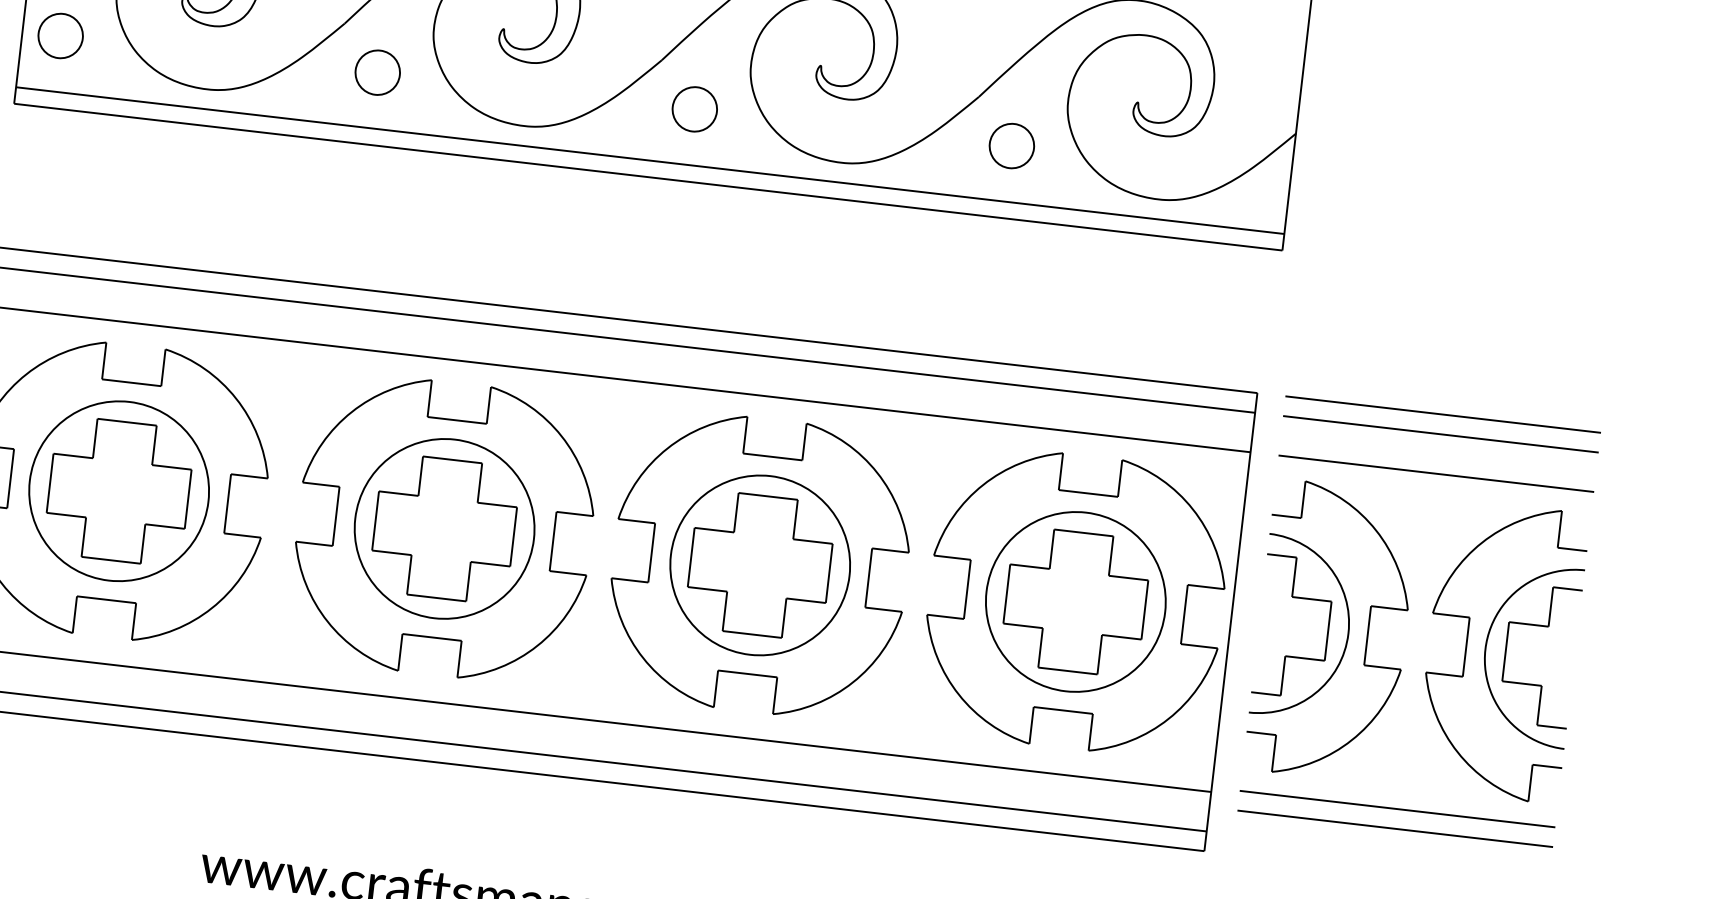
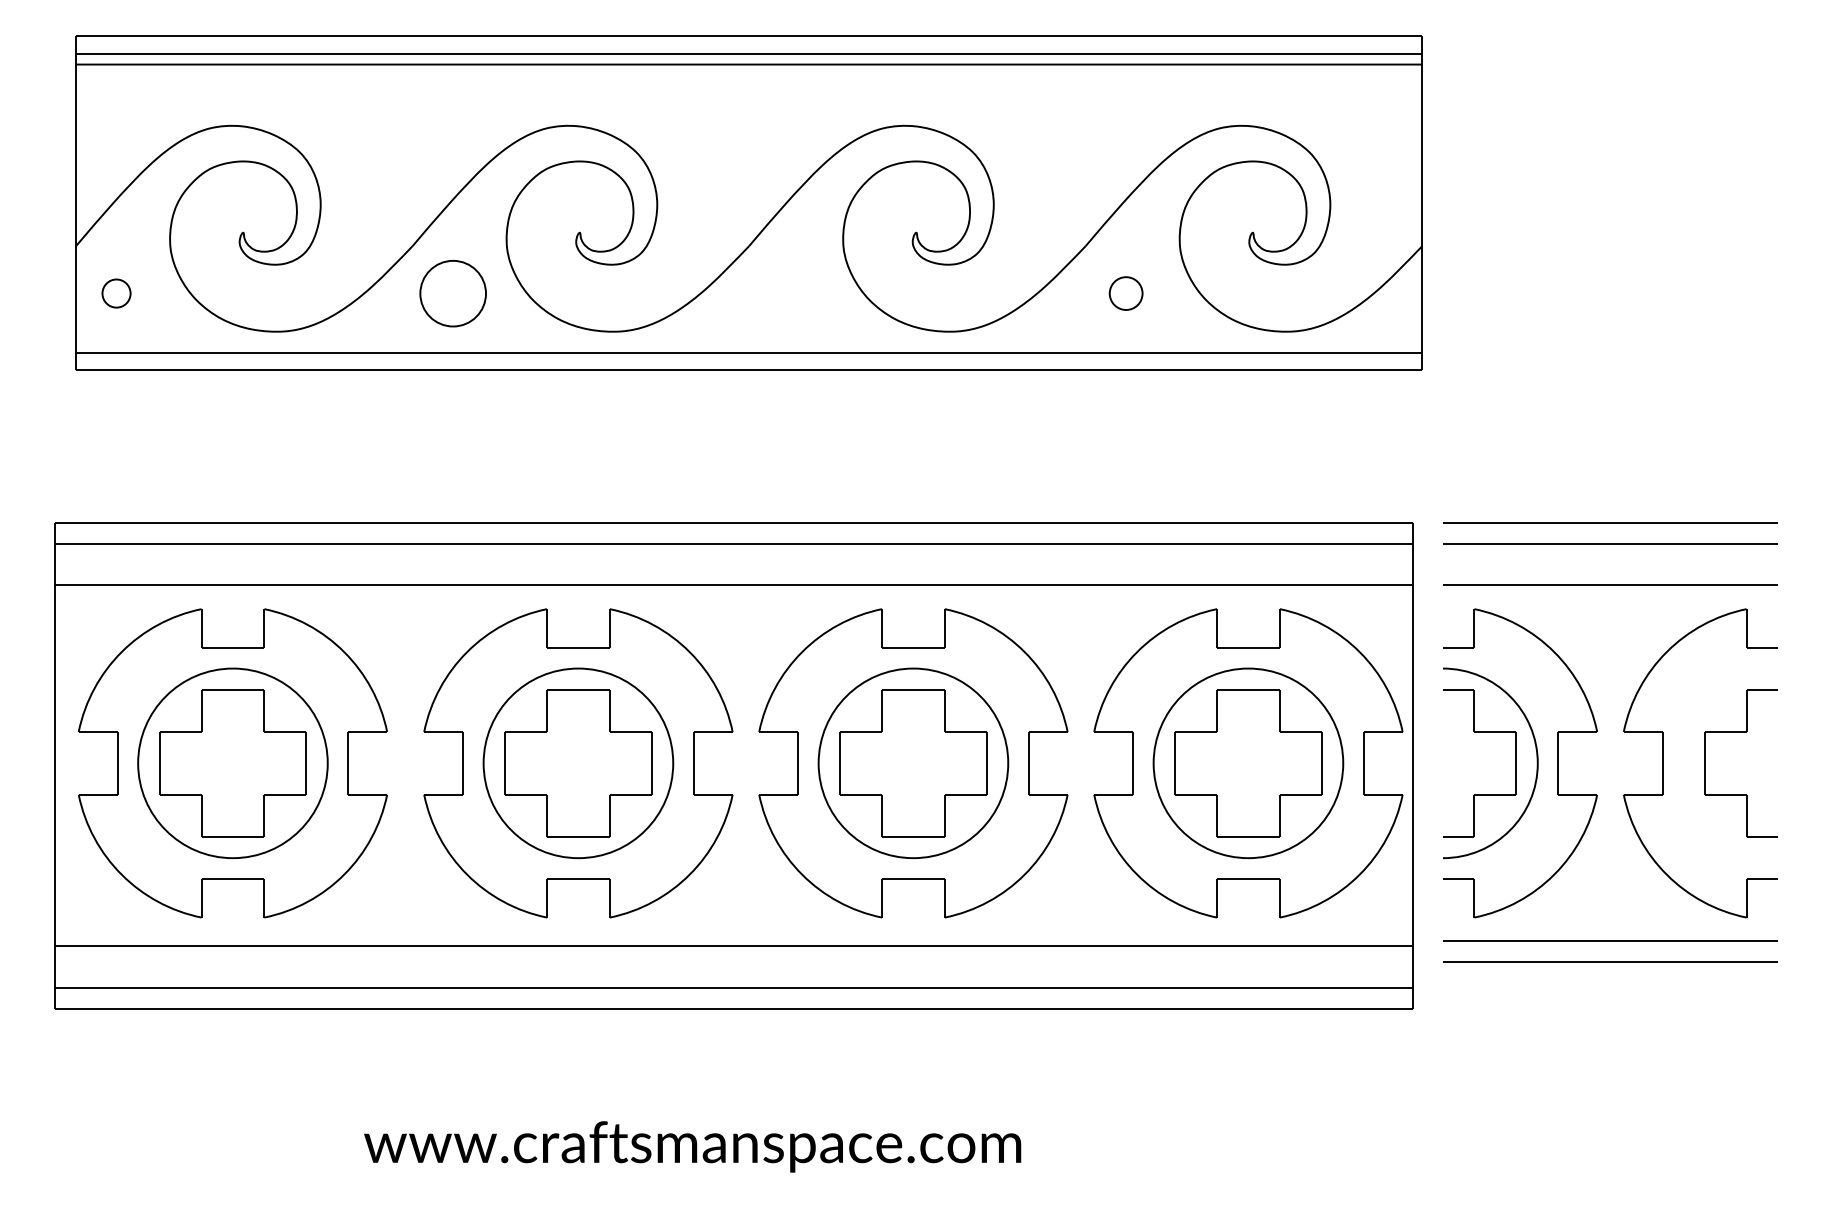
part: (60, 35) -> (116, 293), size x0.6
part: (377, 72) -> (452, 293), size x1.4
part: (694, 109) -> (789, 293), removed
part: (1011, 145) -> (1125, 293), size x0.7
curve: (1486, 649) -> (1684, 763), removed

